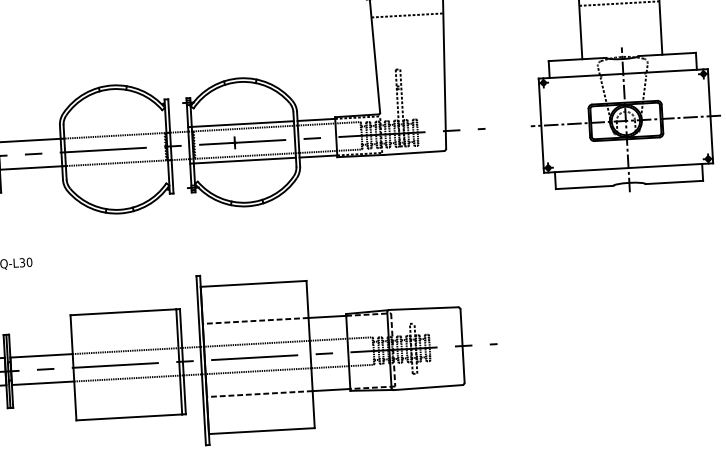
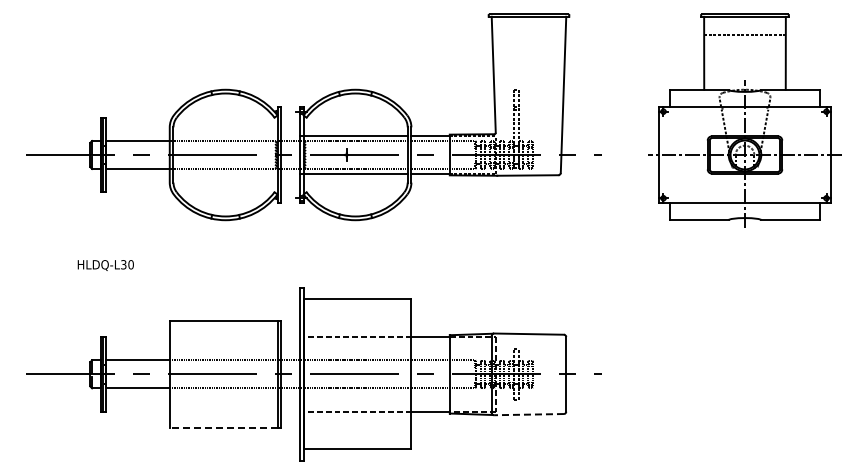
line: (406, 15) -> (528, 35), removed
line: (428, 387) -> (529, 414), solid -> dashed
line: (129, 416) -> (223, 427), solid -> dashed

